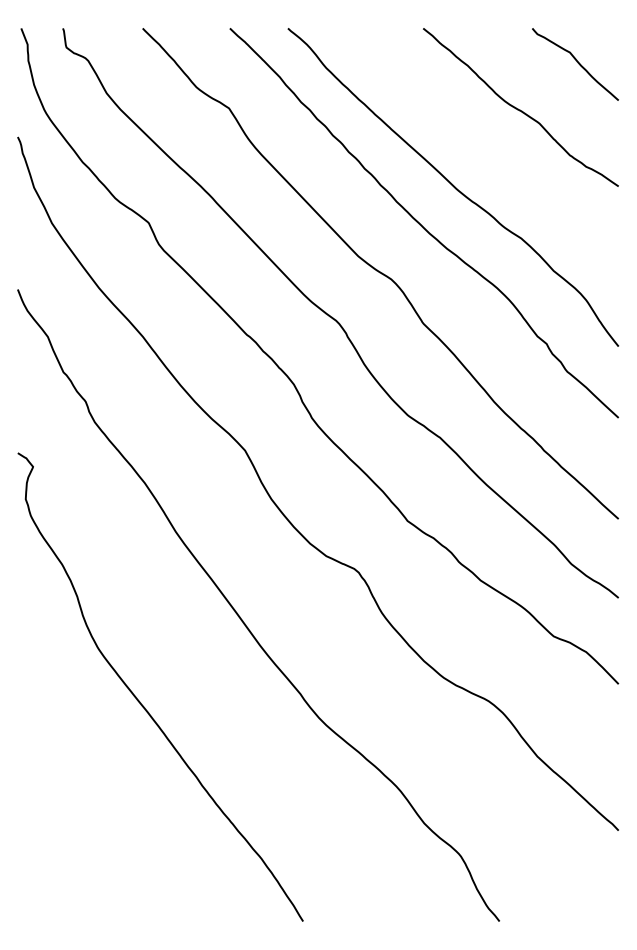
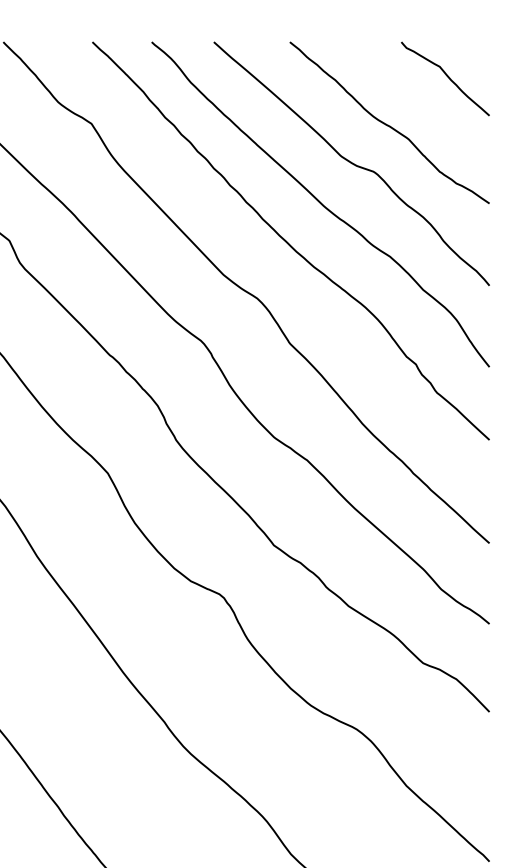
curve: (483, 147) -> (351, 163), added

